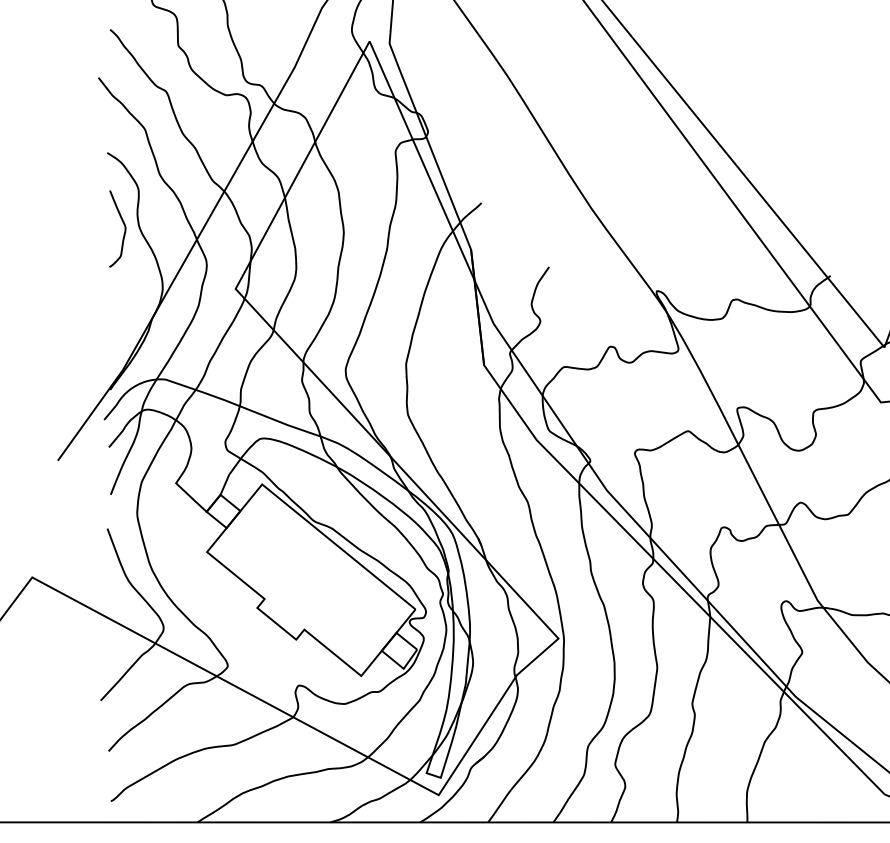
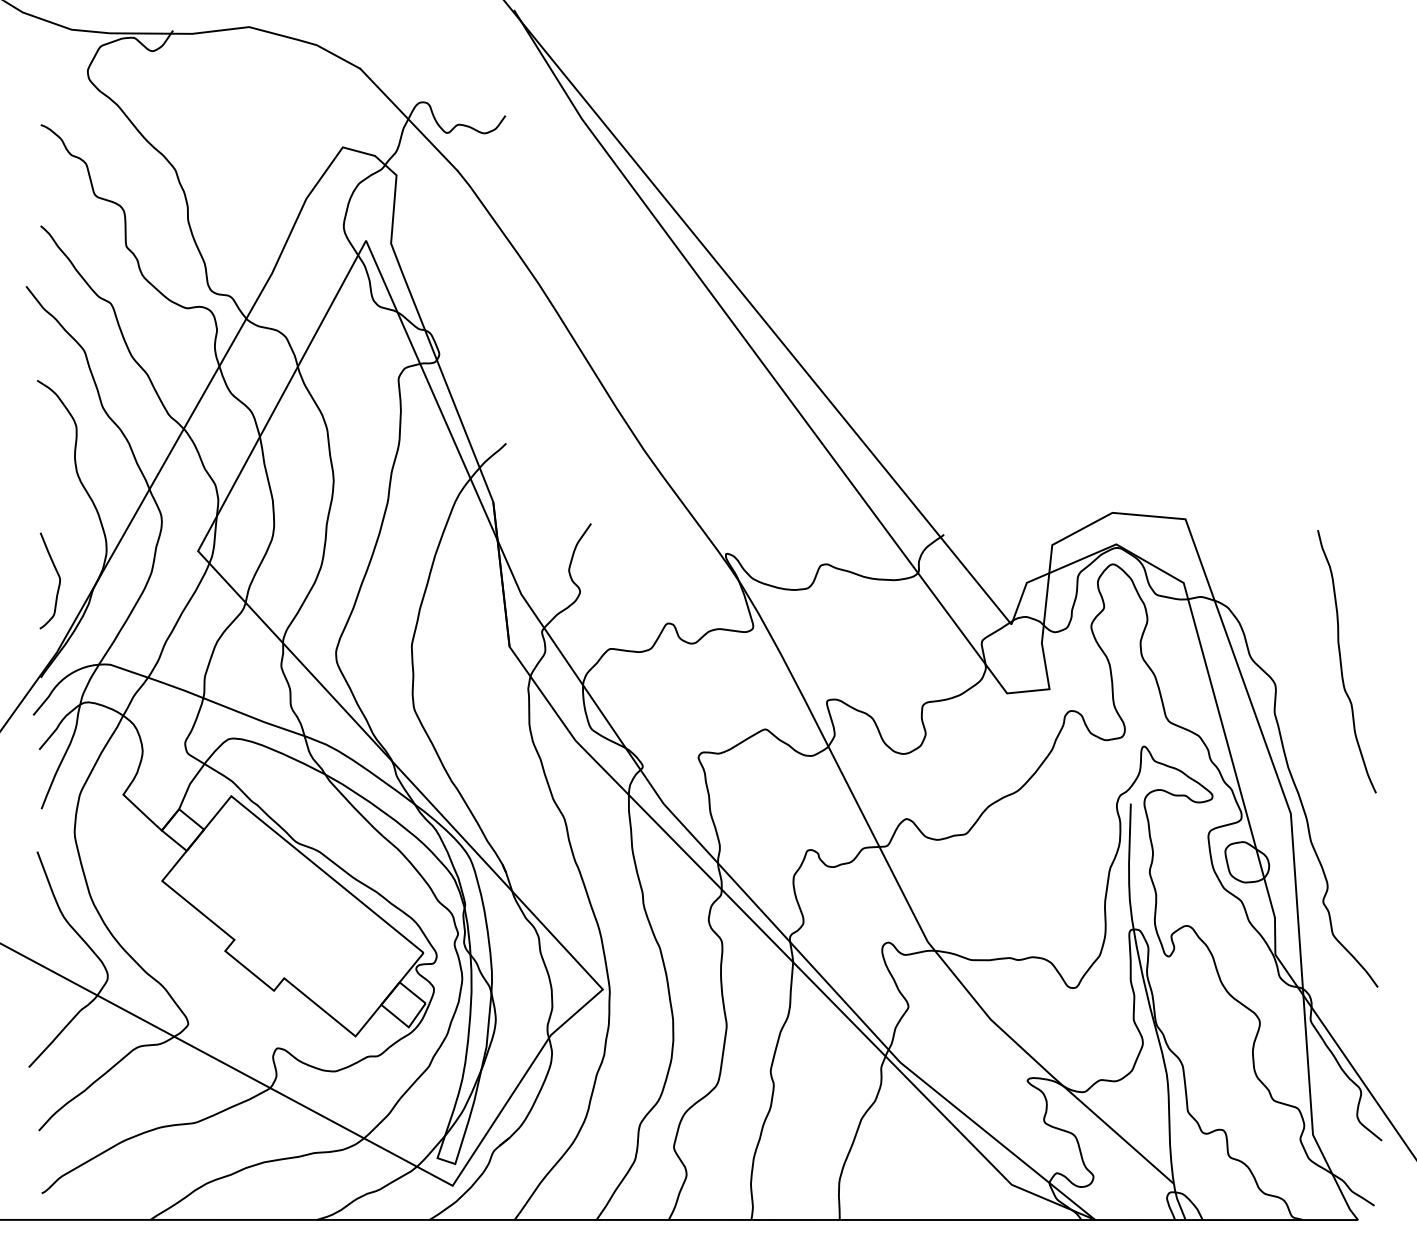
curve: (123, 224) -> (57, 575), moved

